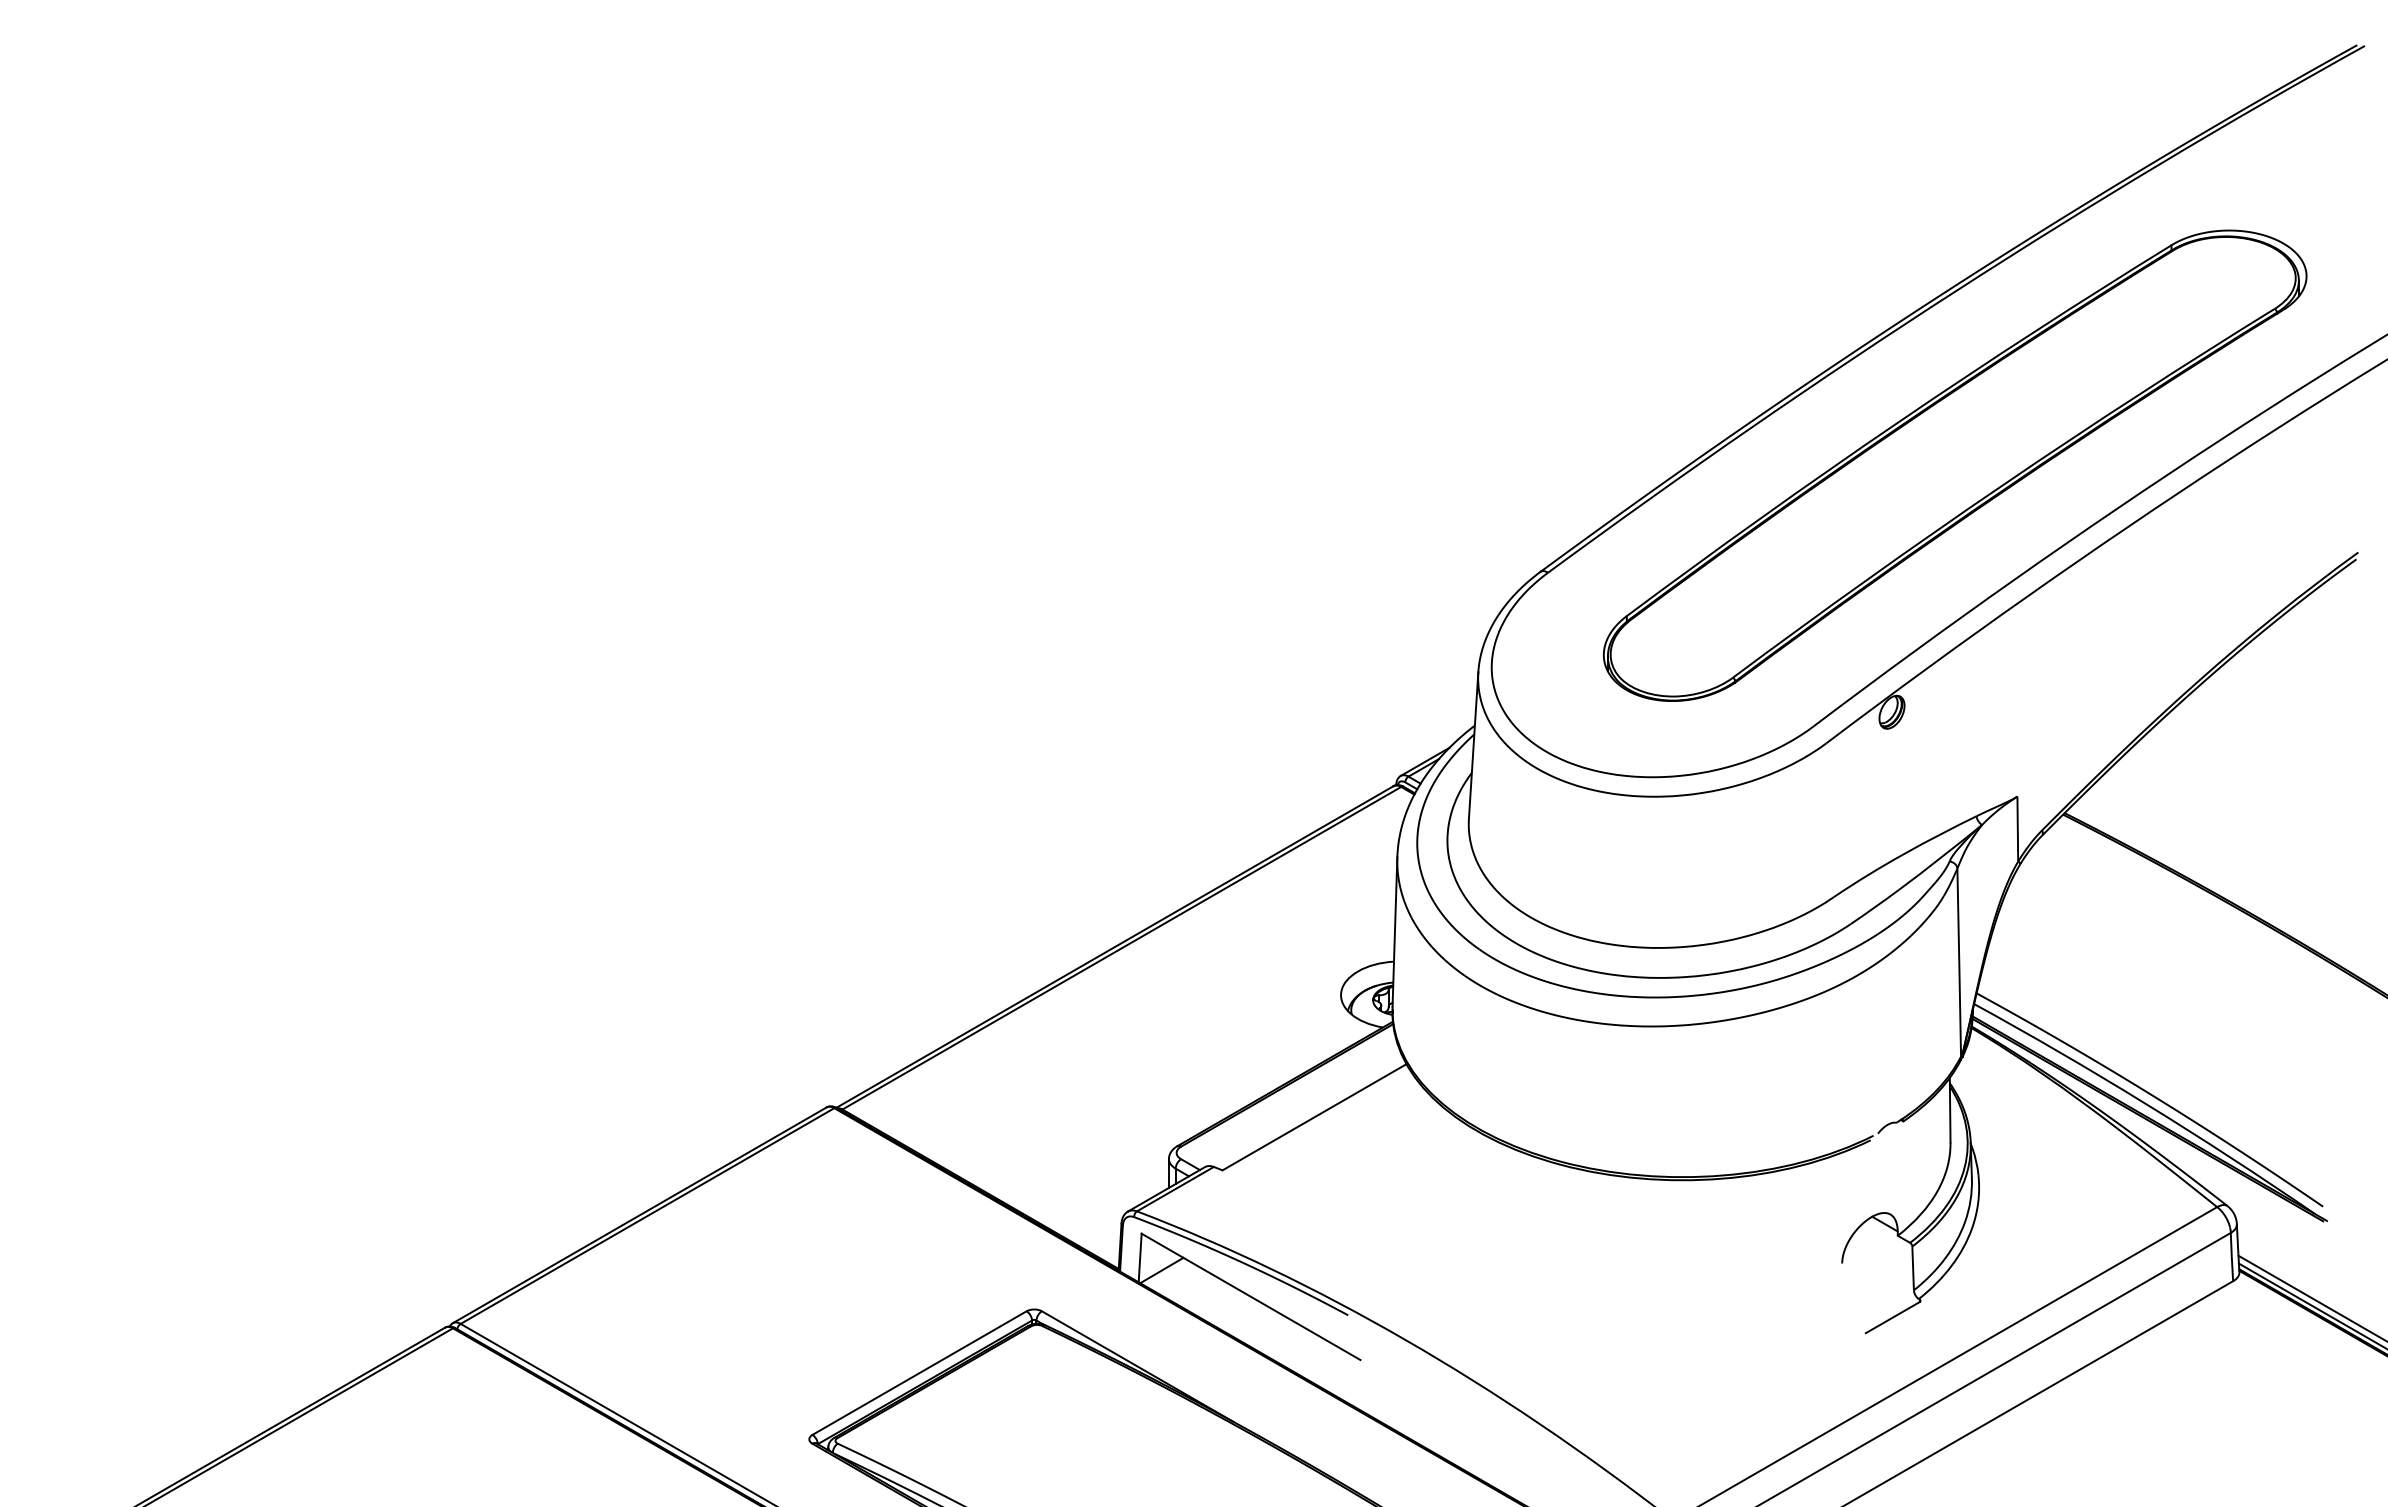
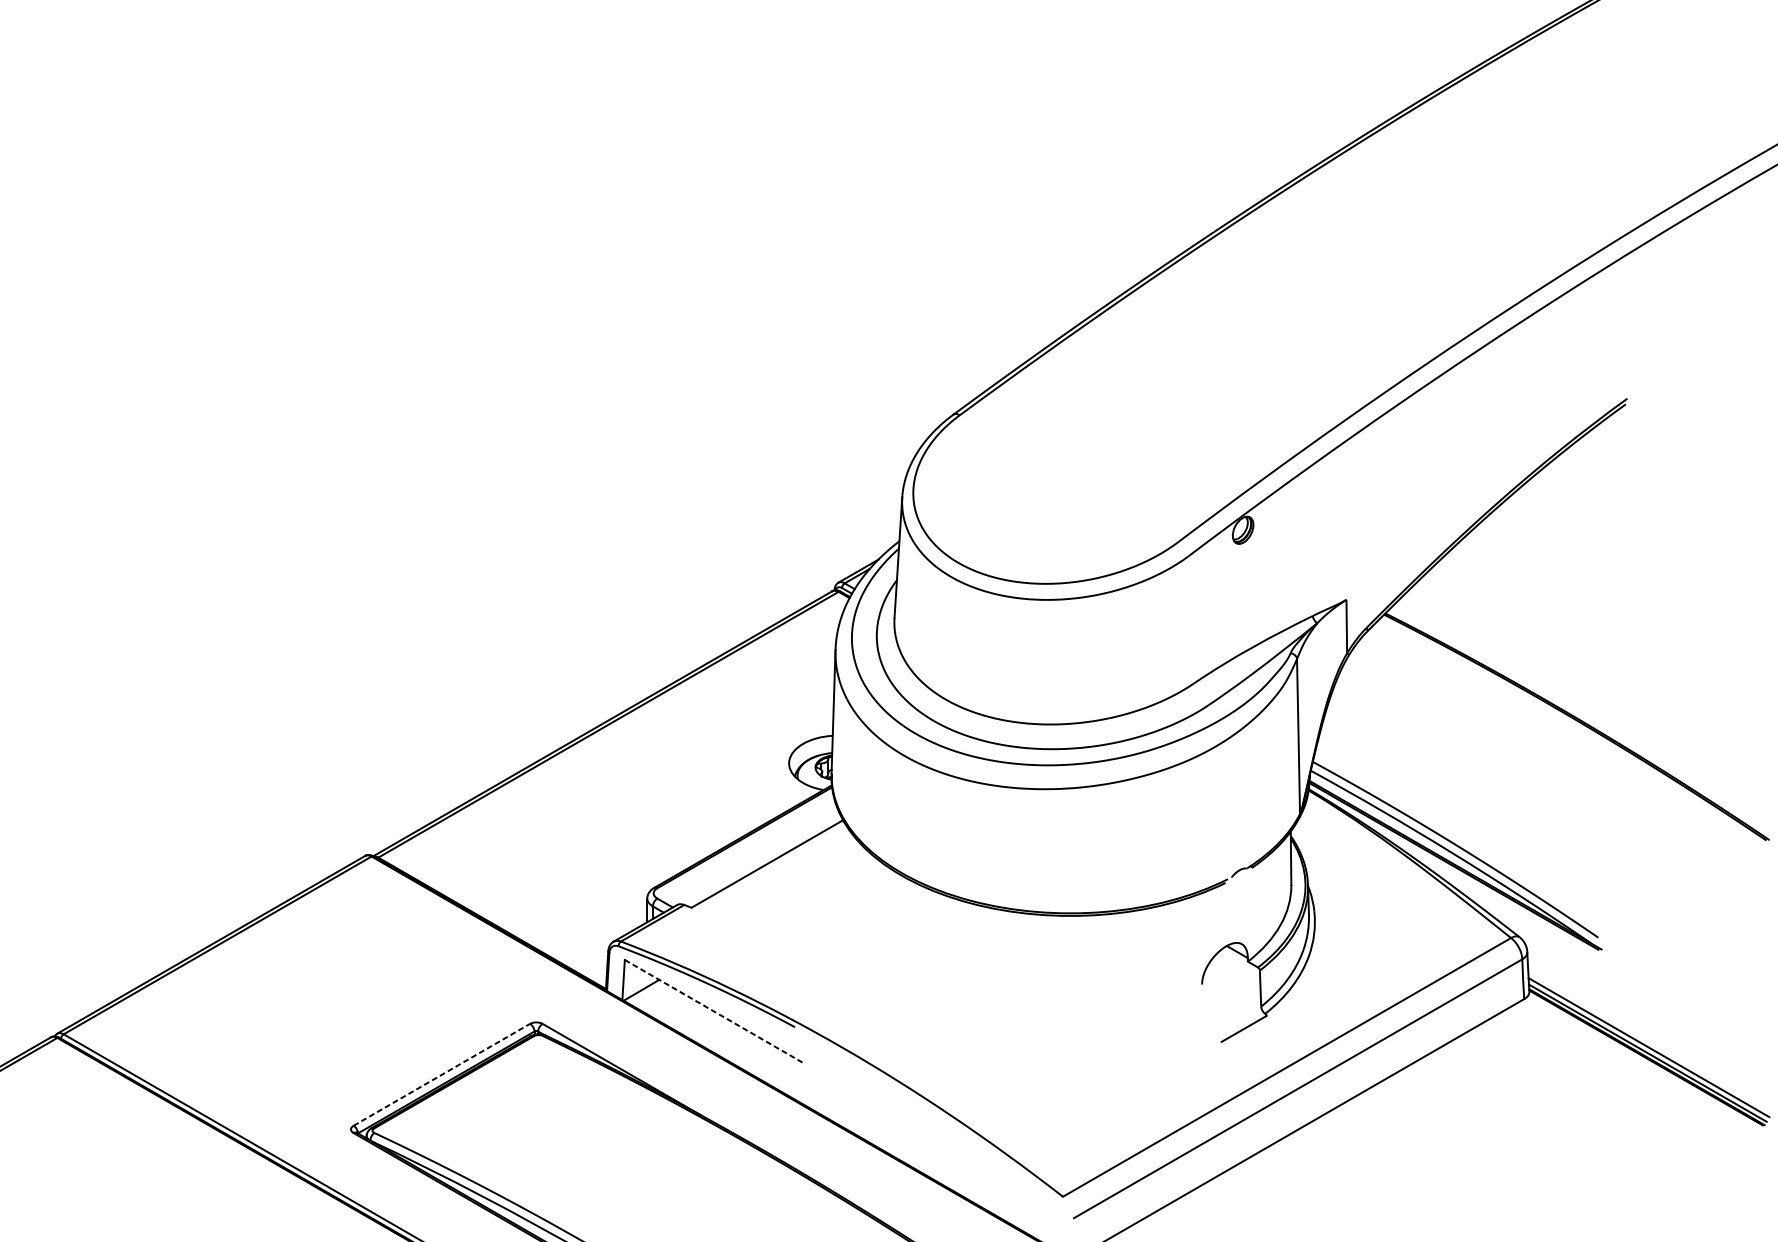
part: (1954, 465) -> (1294, 326), removed
line: (1251, 1297) -> (715, 1012), solid -> dashed
line: (919, 1373) -> (441, 1075), solid -> dashed

